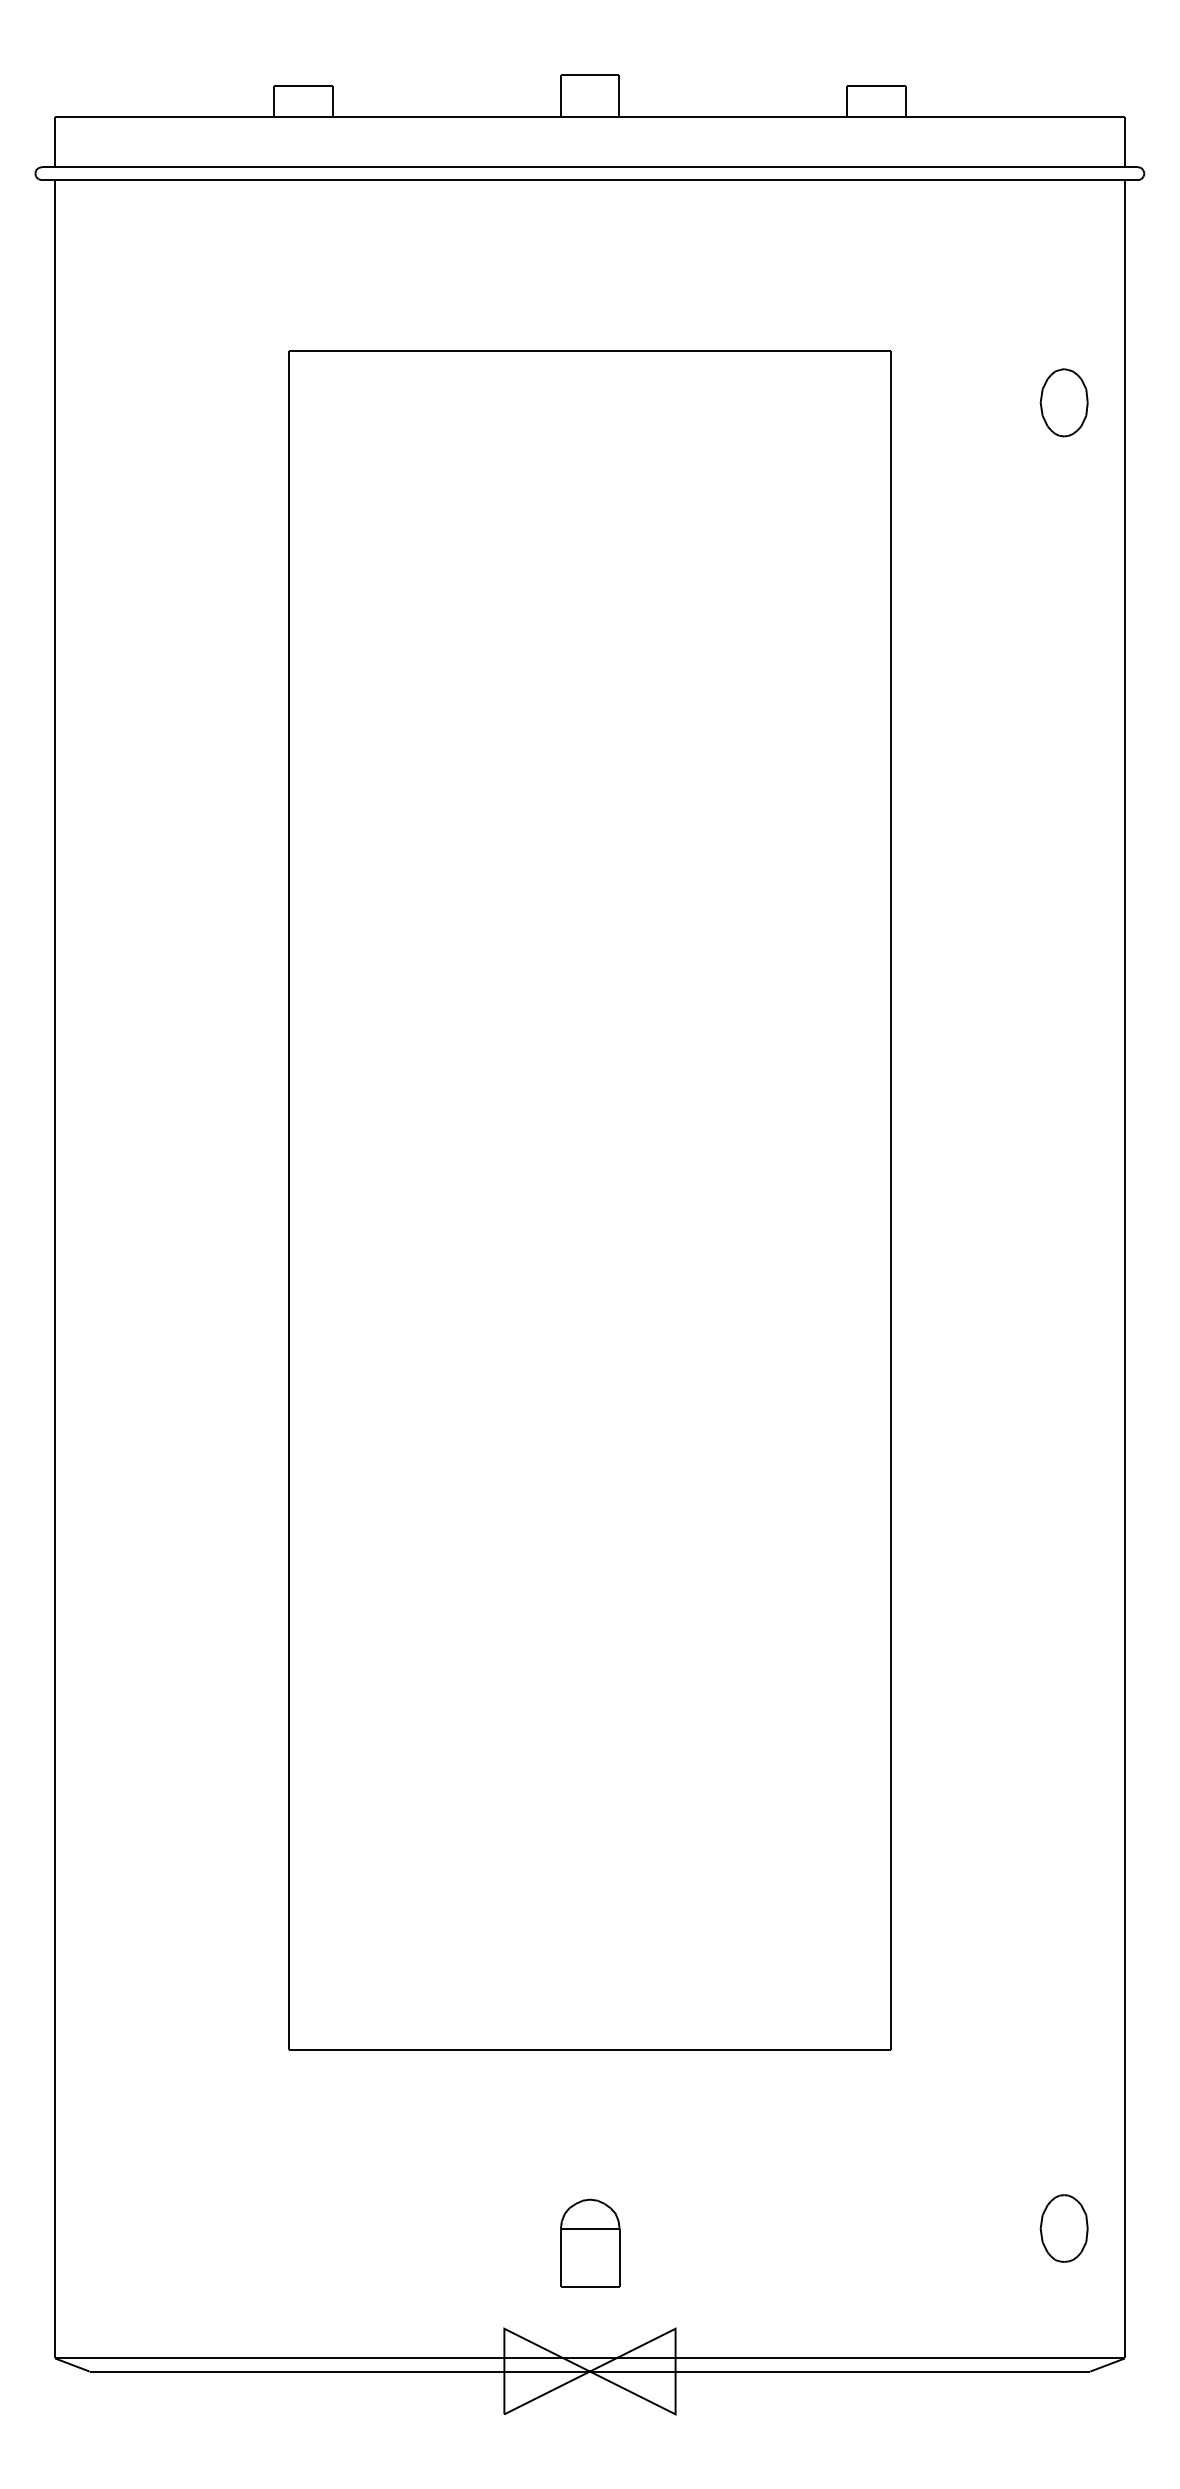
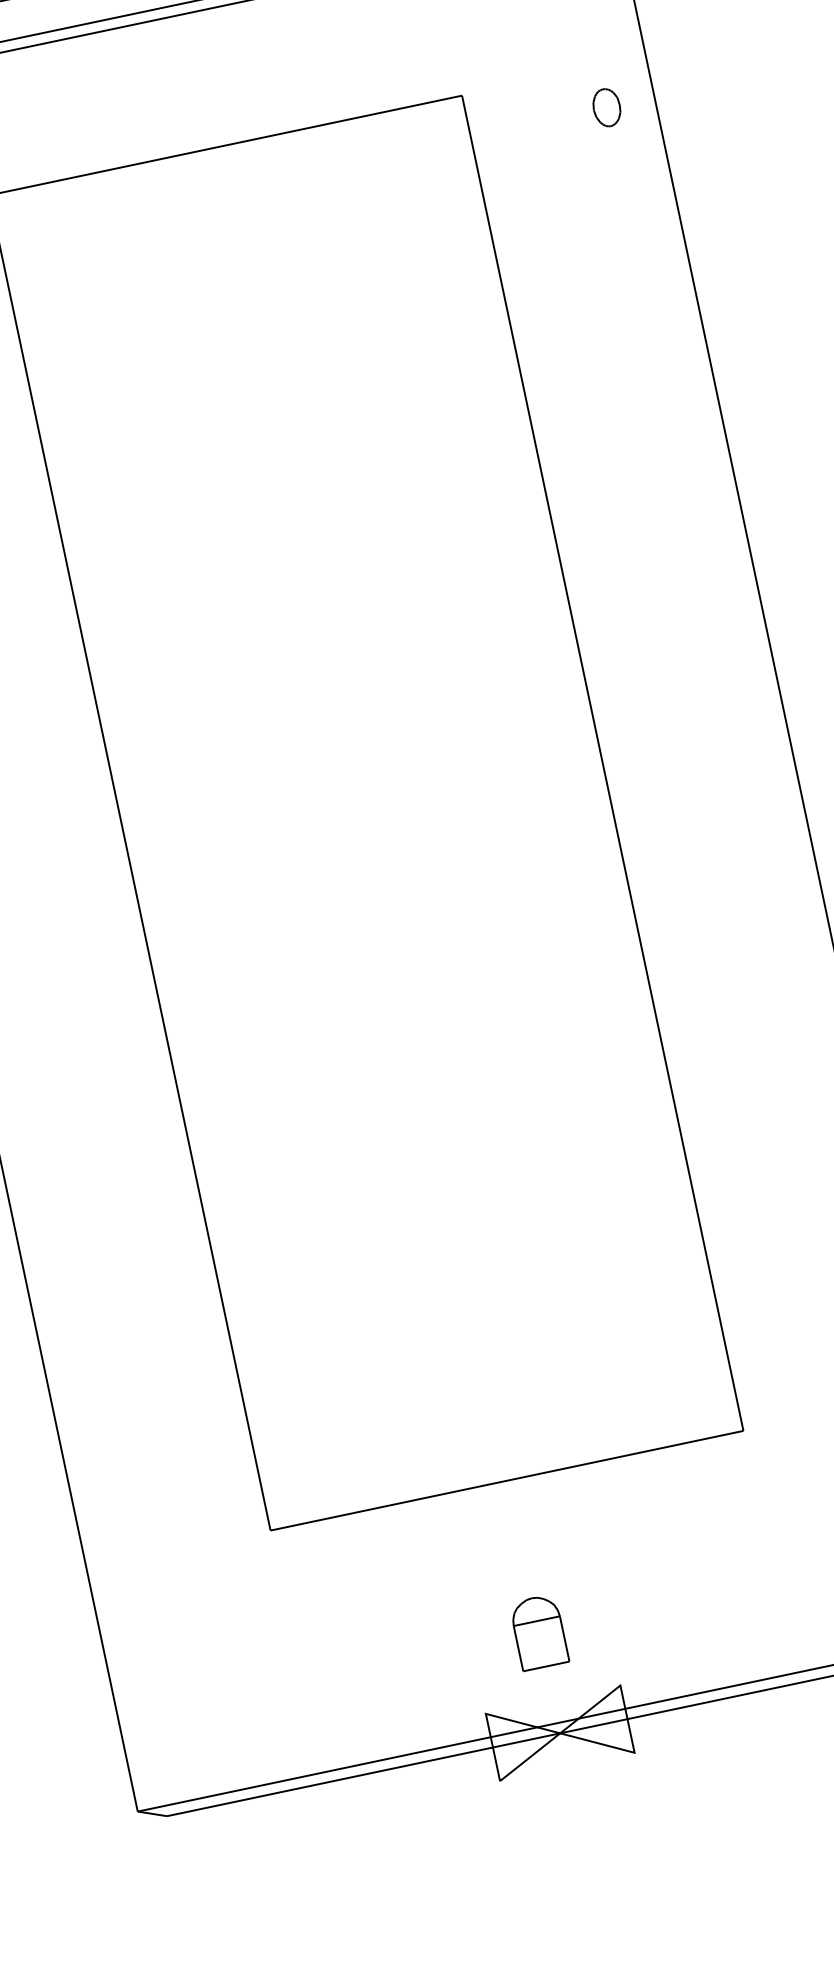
part: (1063, 402) -> (606, 107), size x0.7

